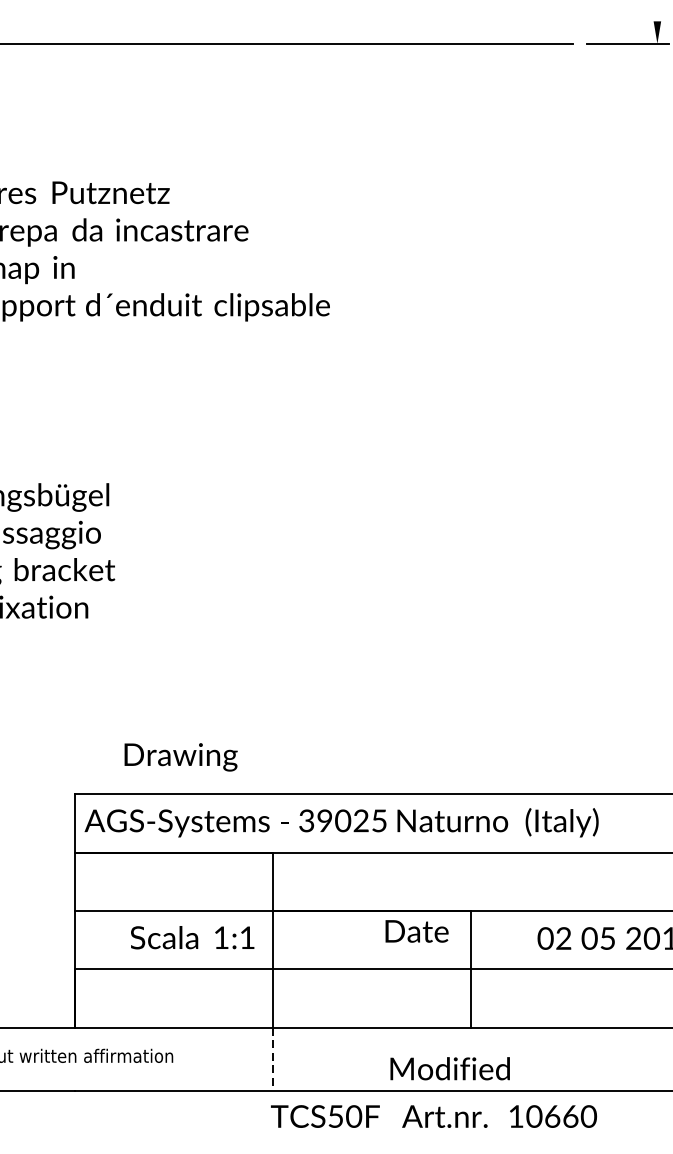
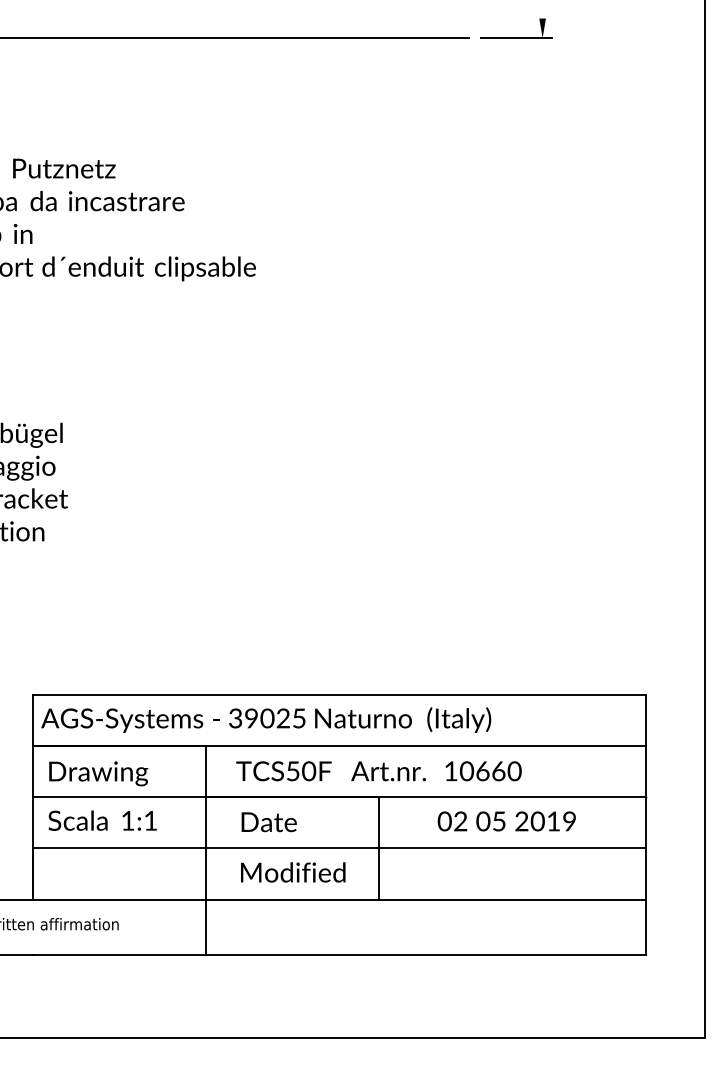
text: (180, 756) -> (98, 773), moved
text: (416, 931) -> (268, 822), moved
text: (192, 937) -> (102, 820), moved
line: (273, 1059) -> (206, 927), dashed -> solid
text: (450, 1068) -> (293, 872), moved
text: (433, 1116) -> (378, 771), moved

